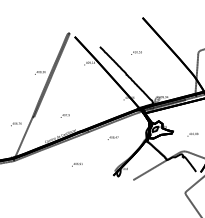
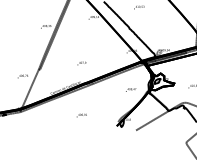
text: (64, 115) -> (81, 63), moved
text: (112, 137) -> (130, 89), moved

